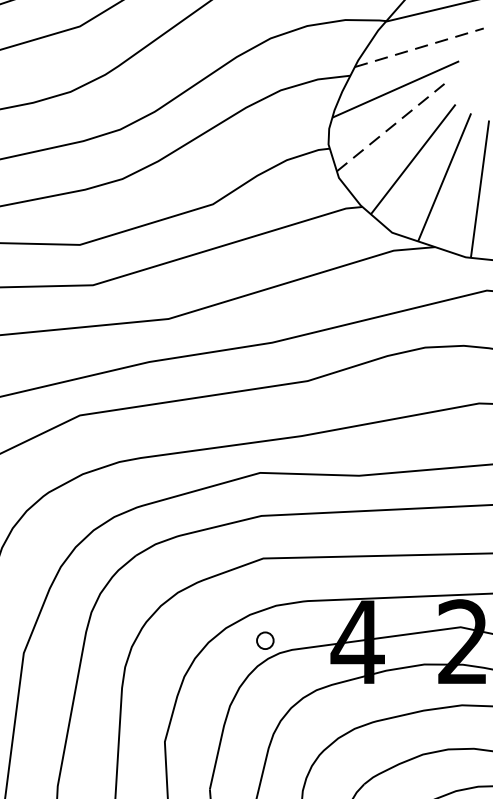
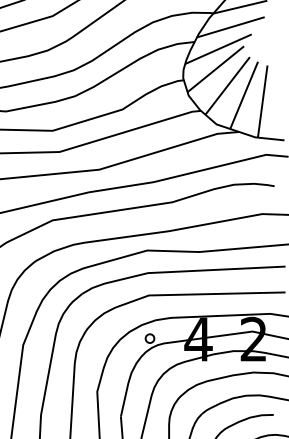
line: (420, 48) -> (231, 27), dashed -> solid
line: (391, 126) -> (216, 68), dashed -> solid

